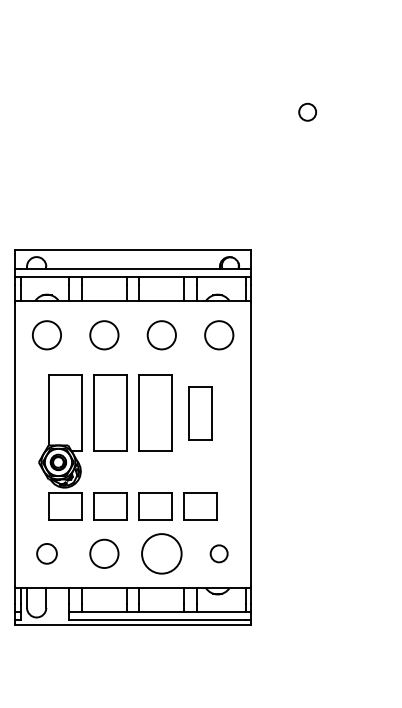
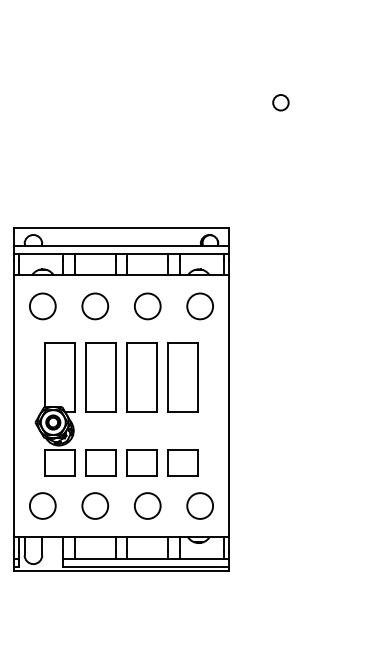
part: (199, 413) -> (182, 377), size x1.43
circle: (46, 553) -> (42, 505), size x1.43
circle: (161, 553) -> (147, 505), size x0.71
circle: (218, 553) -> (199, 505), size x1.67

